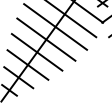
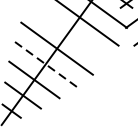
line: (55, 26) -> (68, 32), removed
line: (36, 52) -> (44, 64), solid -> dashed

